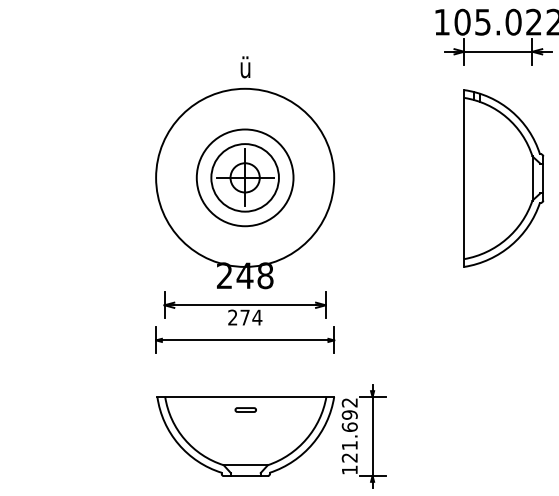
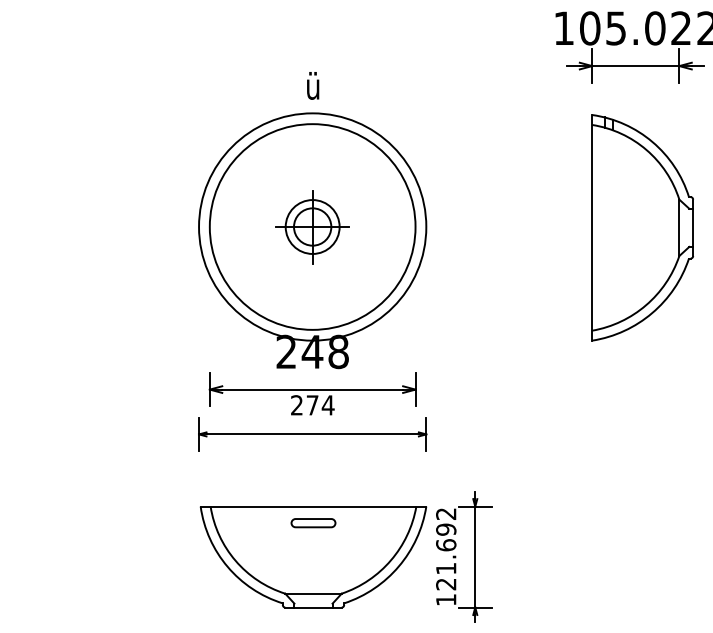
circle: (245, 177) -> (312, 226), size x0.62
circle: (245, 177) -> (312, 226), size x1.67
part: (245, 410) -> (313, 523), size x1.67

